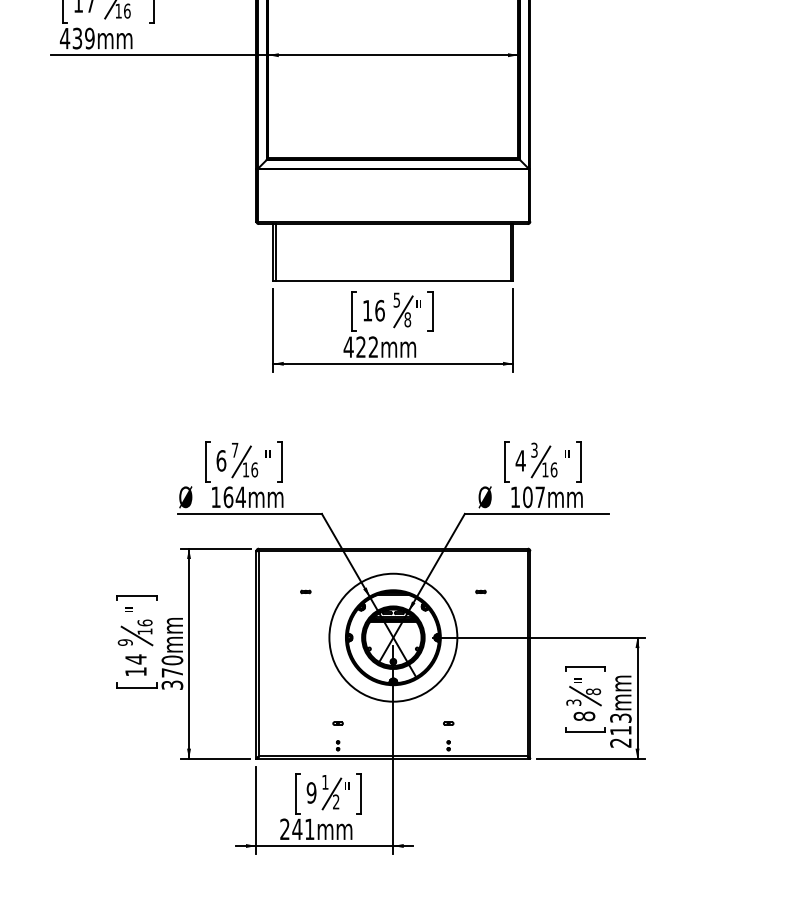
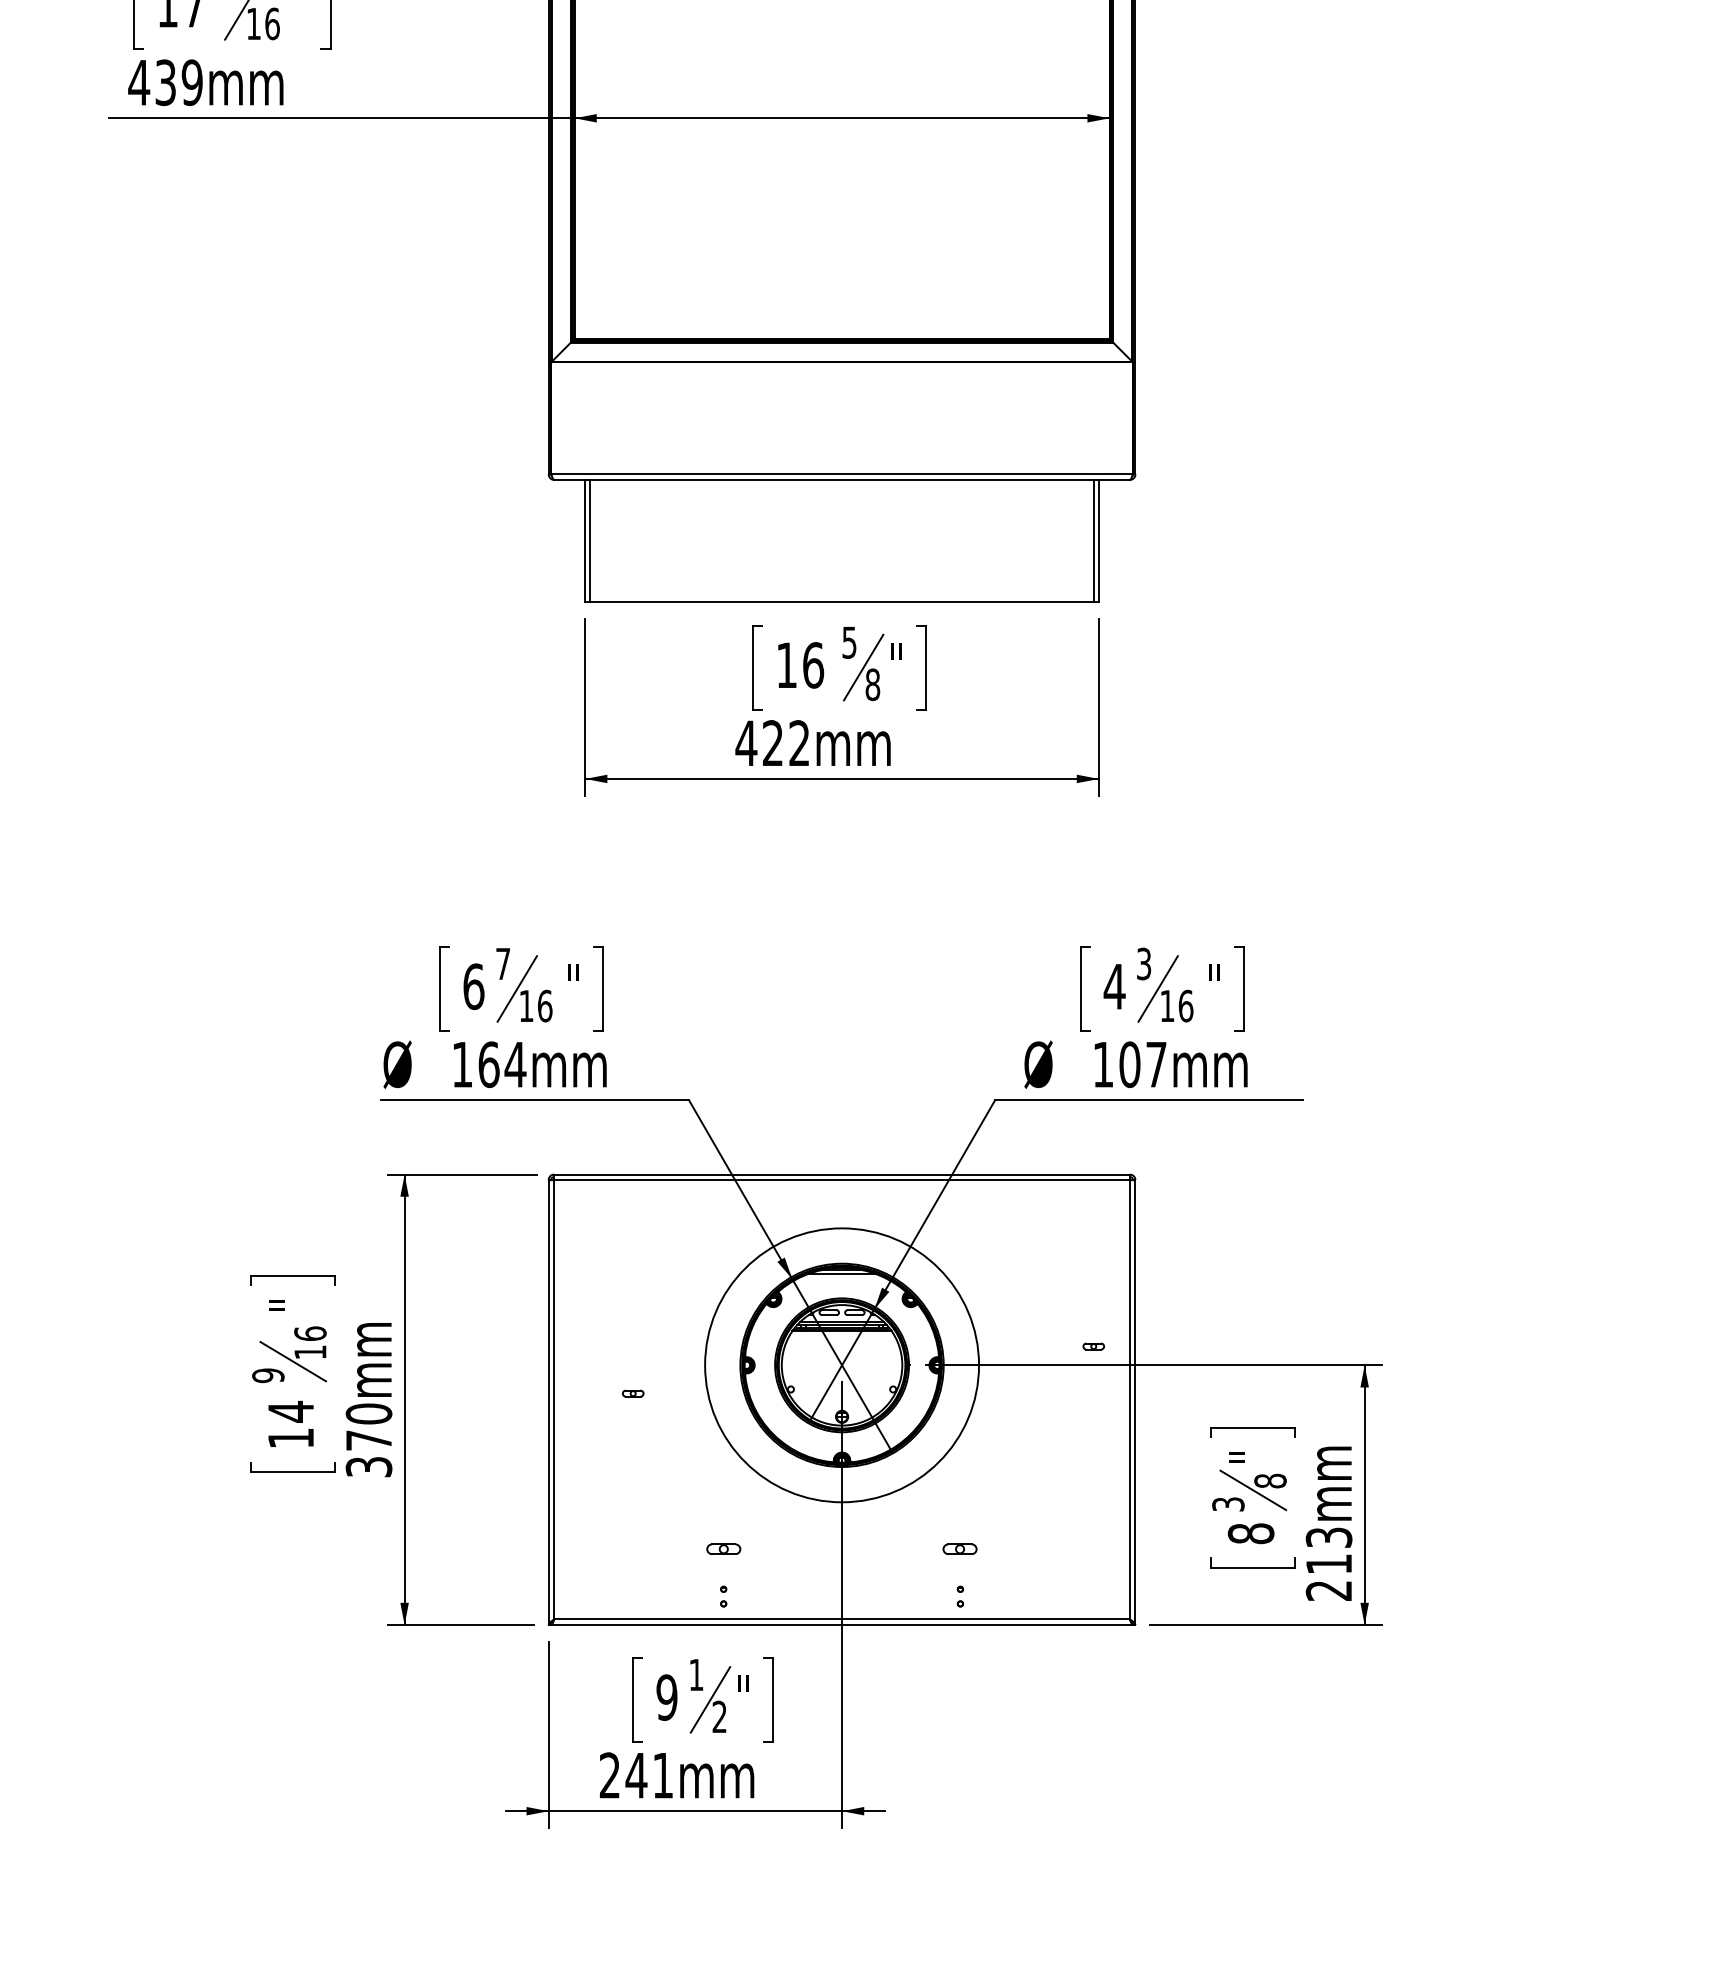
part: (305, 591) -> (632, 1392), moved
part: (480, 591) -> (1092, 1345), moved
part: (337, 723) -> (722, 1548), size x1.6
part: (448, 723) -> (960, 1548), size x1.6

